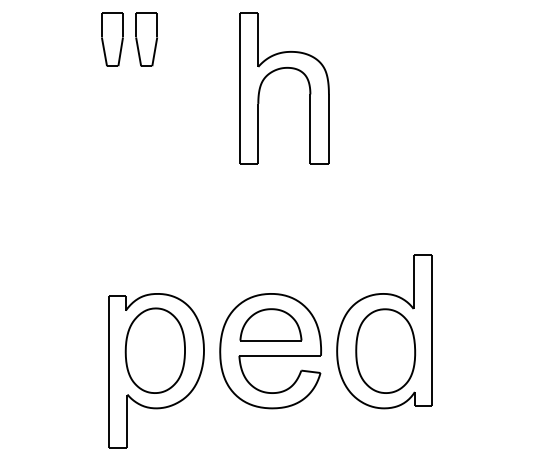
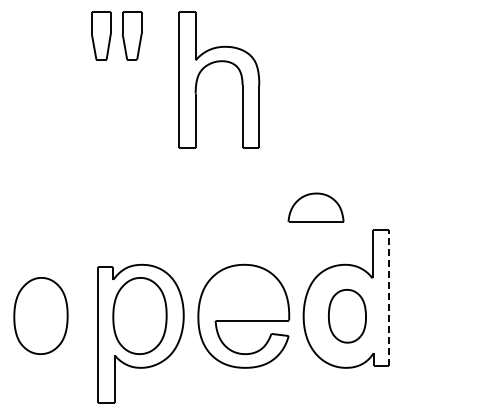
part: (279, 70) -> (214, 63), moved
part: (270, 324) -> (315, 207), moved
line: (432, 330) -> (389, 297), solid -> dashed
part: (44, 350) -> (40, 315), added
part: (385, 350) -> (347, 315), size x0.7

